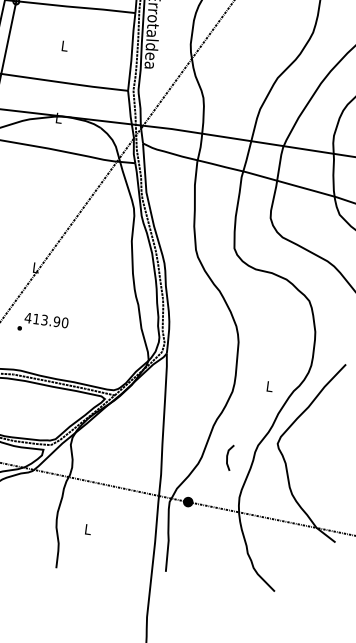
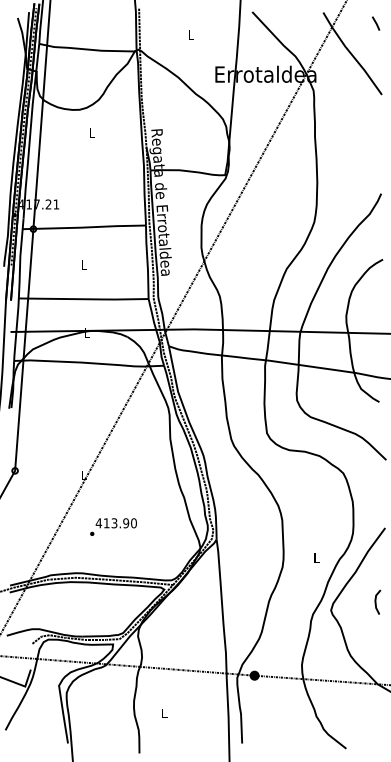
text: (43, 323) -> (113, 526), moved
line: (228, 456) -> (376, 601), moved

